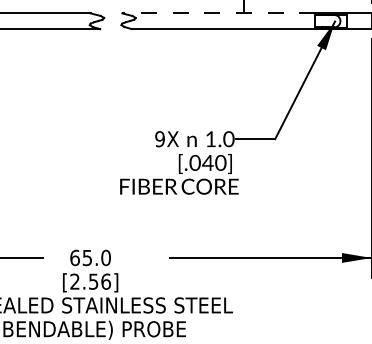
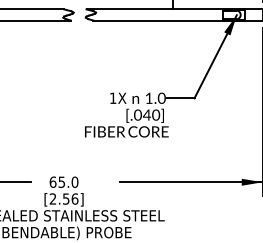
line: (218, 13) -> (154, 9), dashed -> solid
text: (159, 139) -> (112, 98), 9X -> 1X

